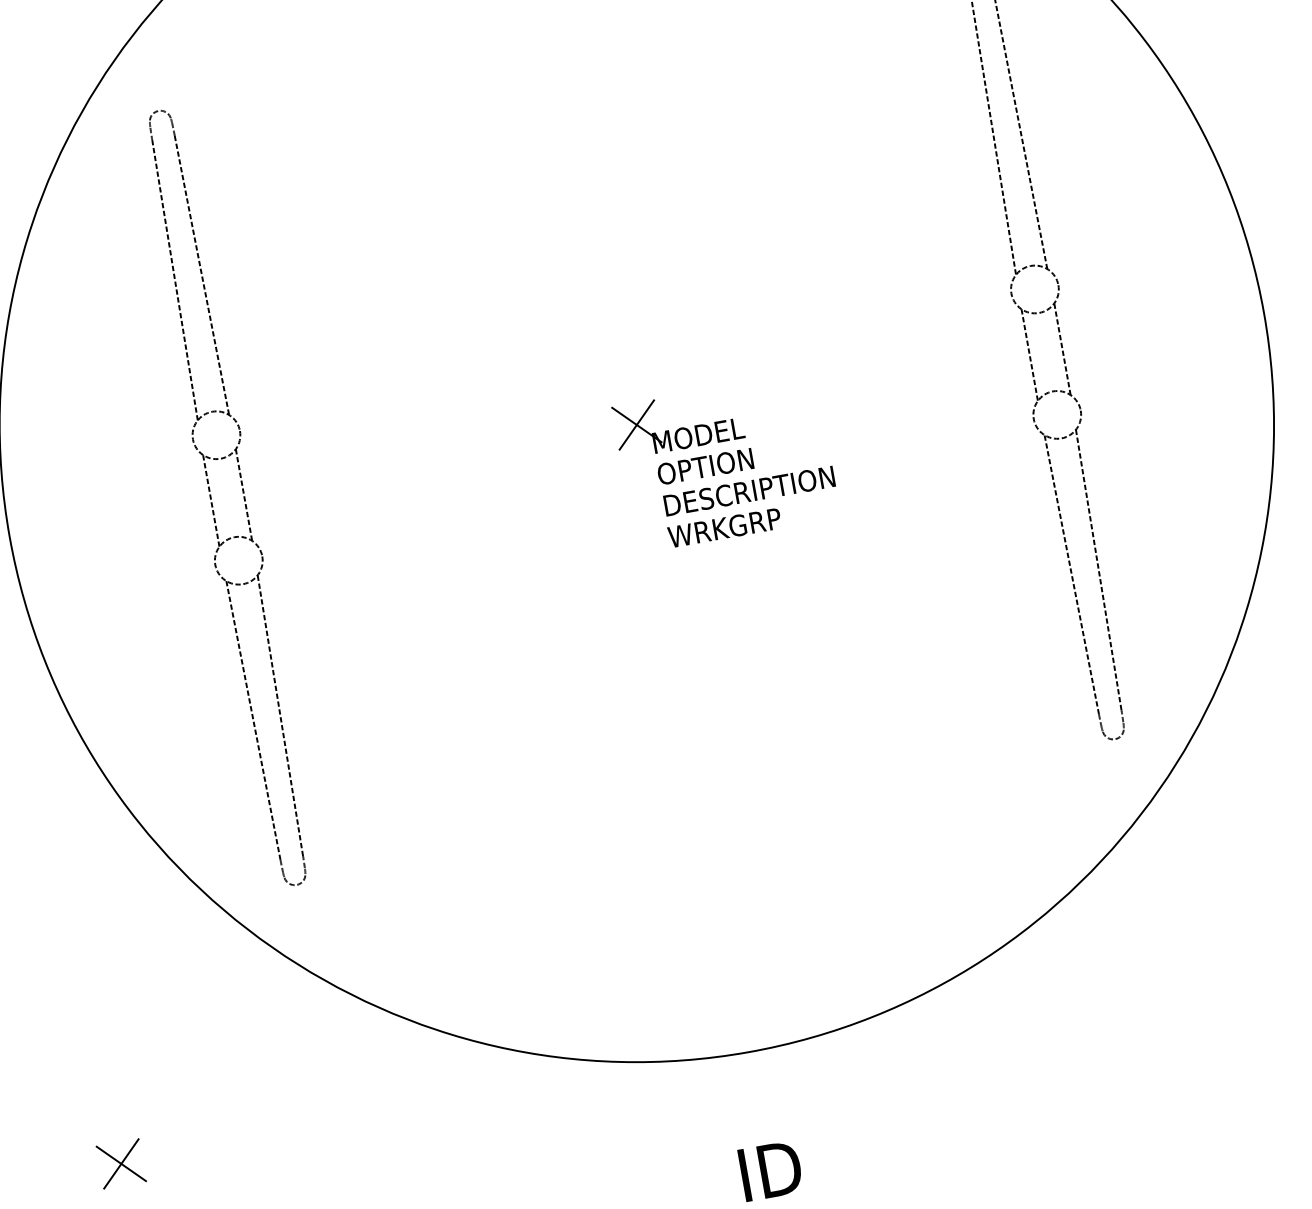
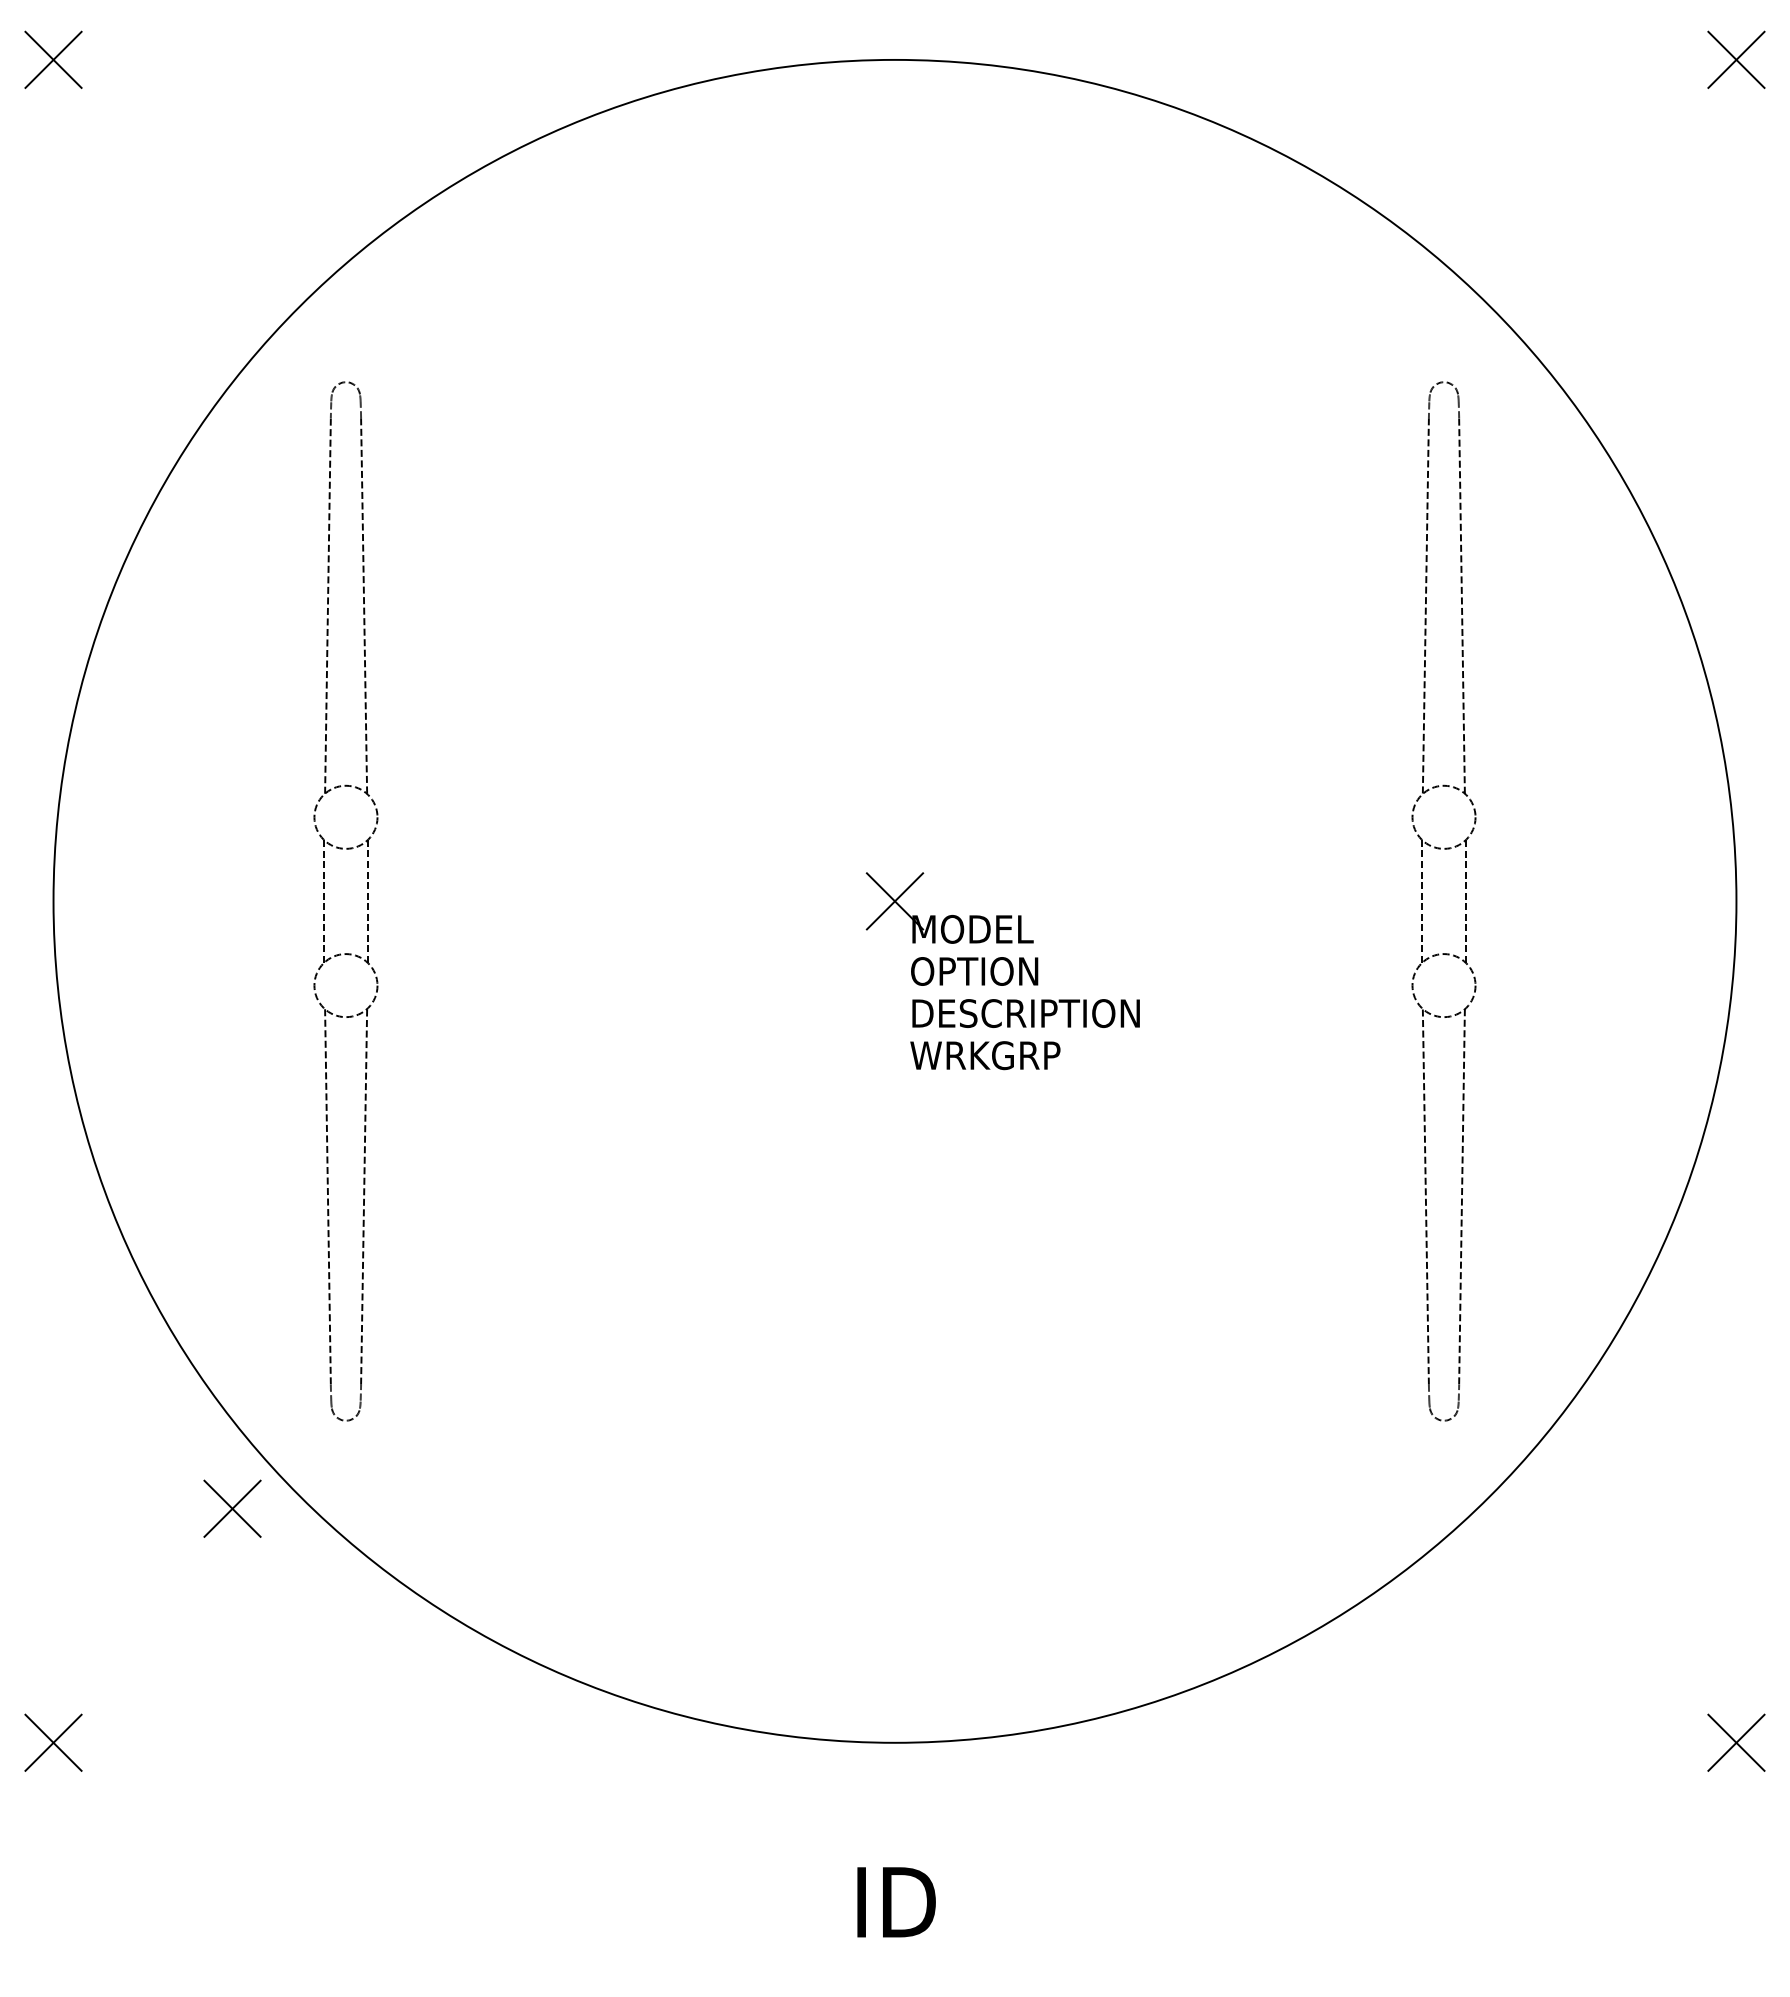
part: (223, 965) -> (232, 1508), added

